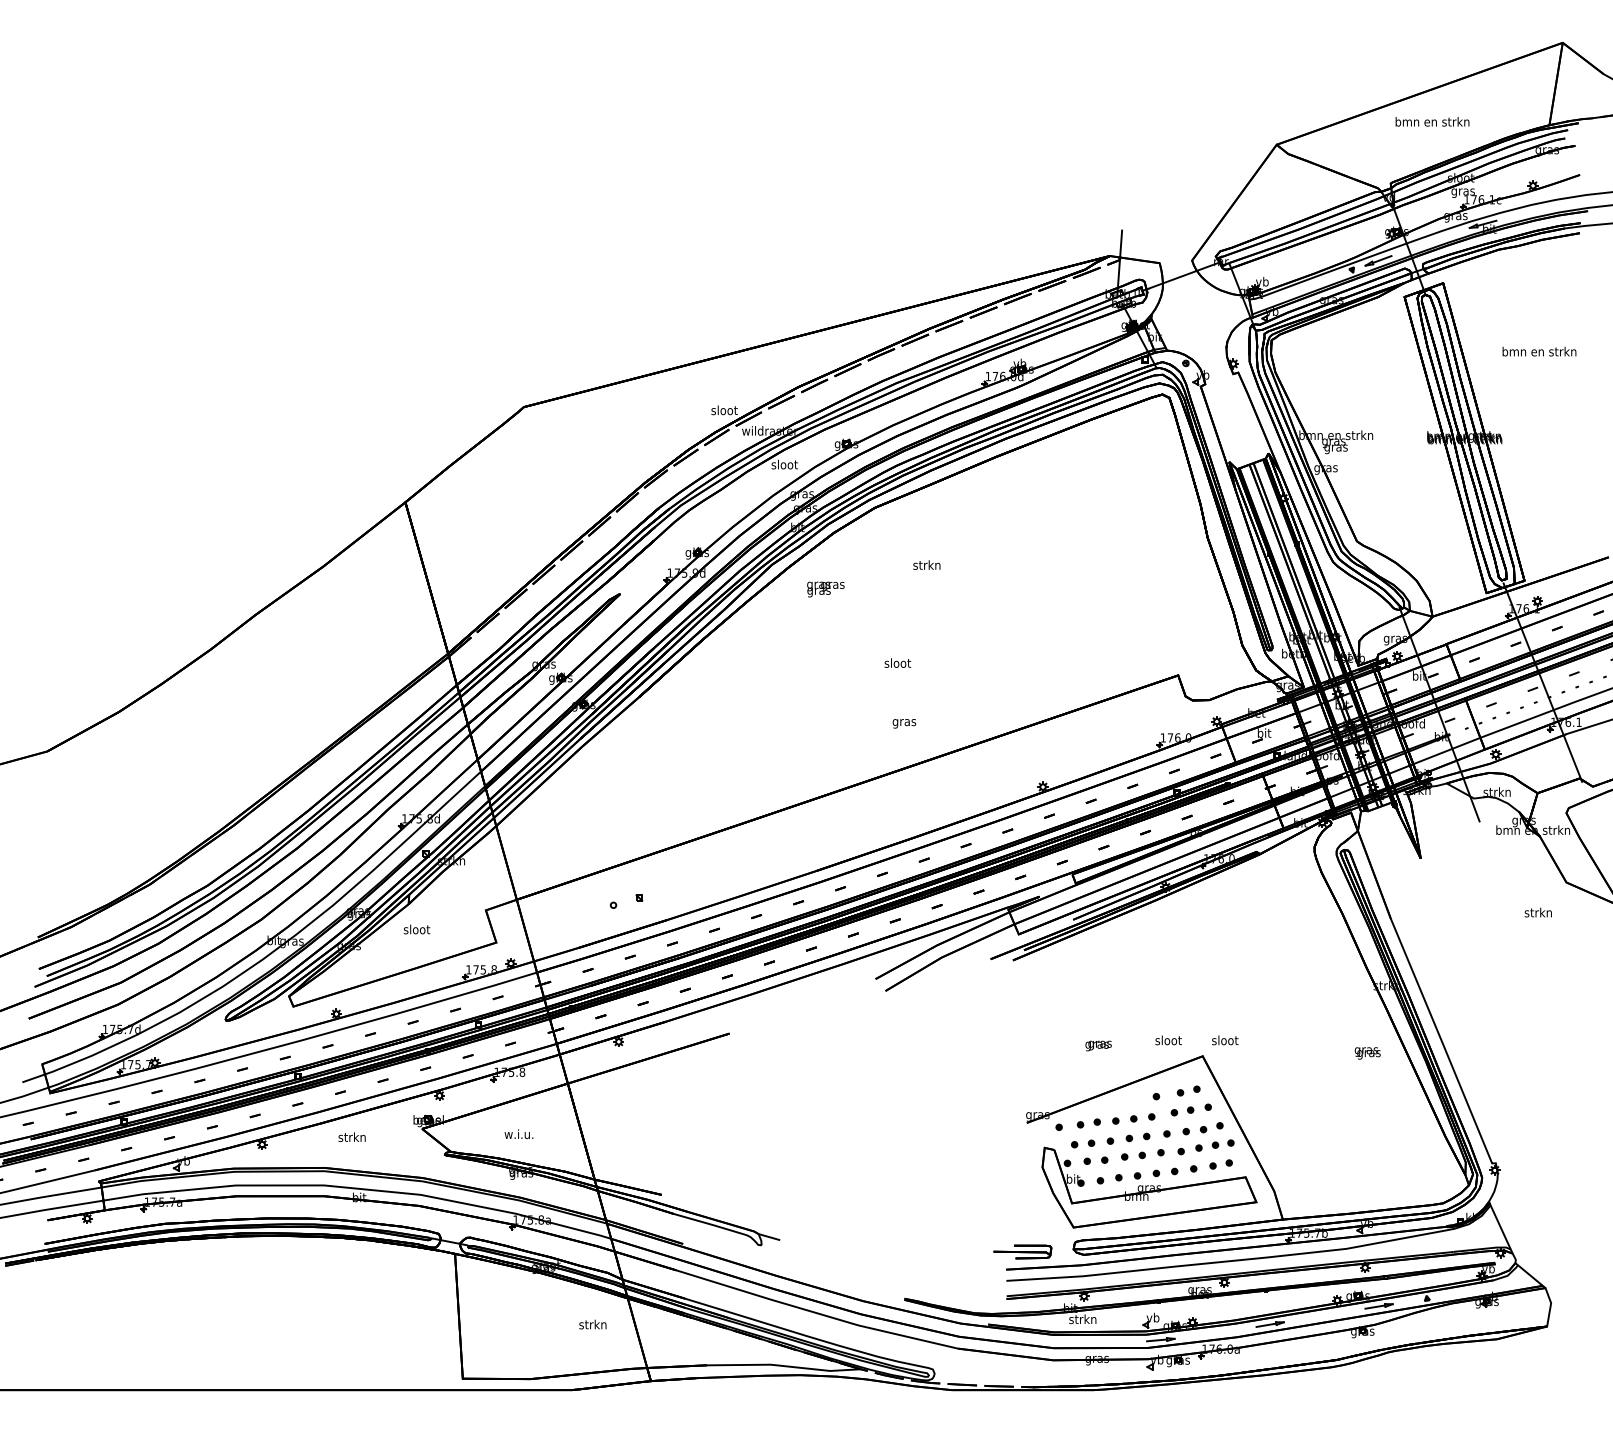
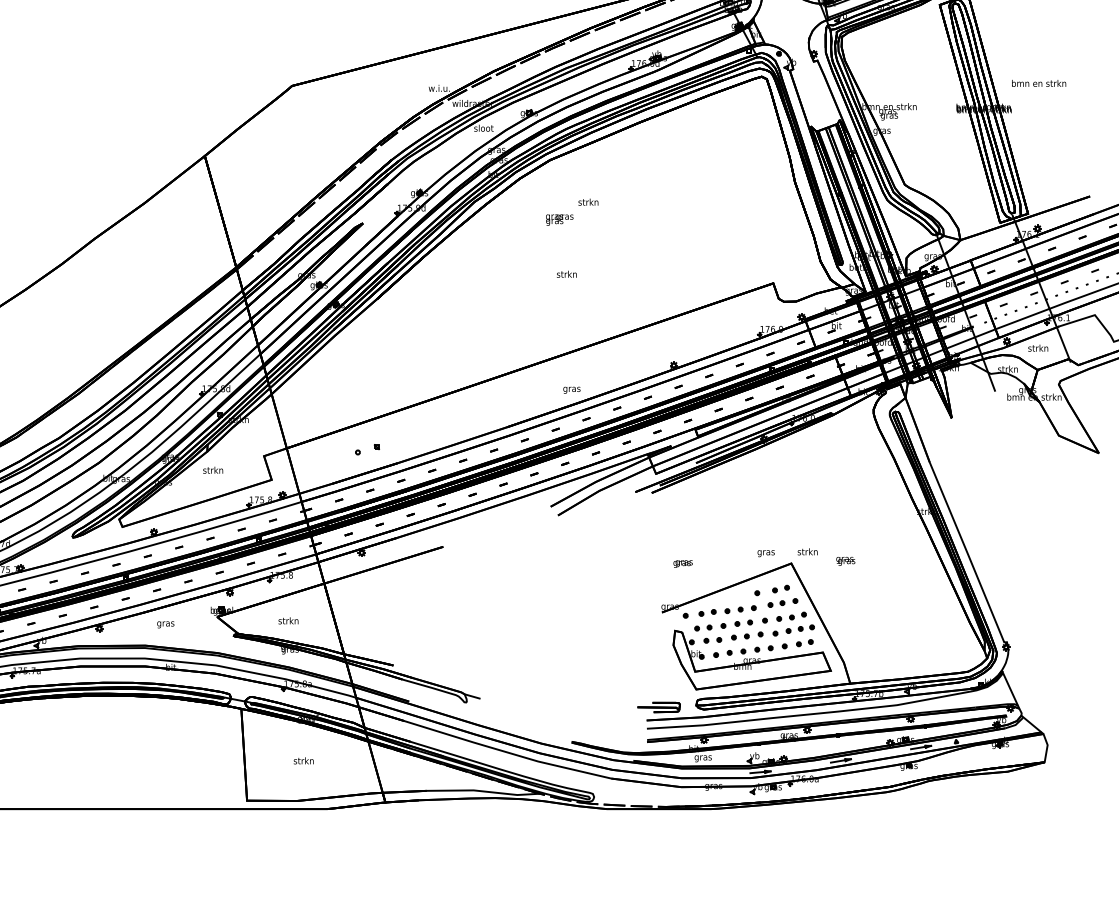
text: (1539, 351) -> (1039, 83), moved
text: (723, 410) -> (438, 88), sloot -> w.i.u.
text: (825, 589) -> (559, 220), moved
text: (897, 662) -> (566, 273), sloot -> strkn
text: (904, 723) -> (571, 390), moved
text: (1537, 912) -> (1037, 348), moved
text: (416, 929) -> (213, 470), sloot -> strkn
text: (1224, 1040) -> (807, 551), sloot -> strkn
text: (1168, 1041) -> (766, 552), sloot -> gras
text: (1098, 1045) -> (683, 563), moved
text: (1367, 1053) -> (845, 561), moved
text: (518, 1134) -> (288, 621), w.i.u. -> strkn
text: (351, 1138) -> (165, 623), strkn -> gras
text: (1082, 1320) -> (702, 757), strkn -> gras
text: (592, 1324) -> (303, 760), moved

